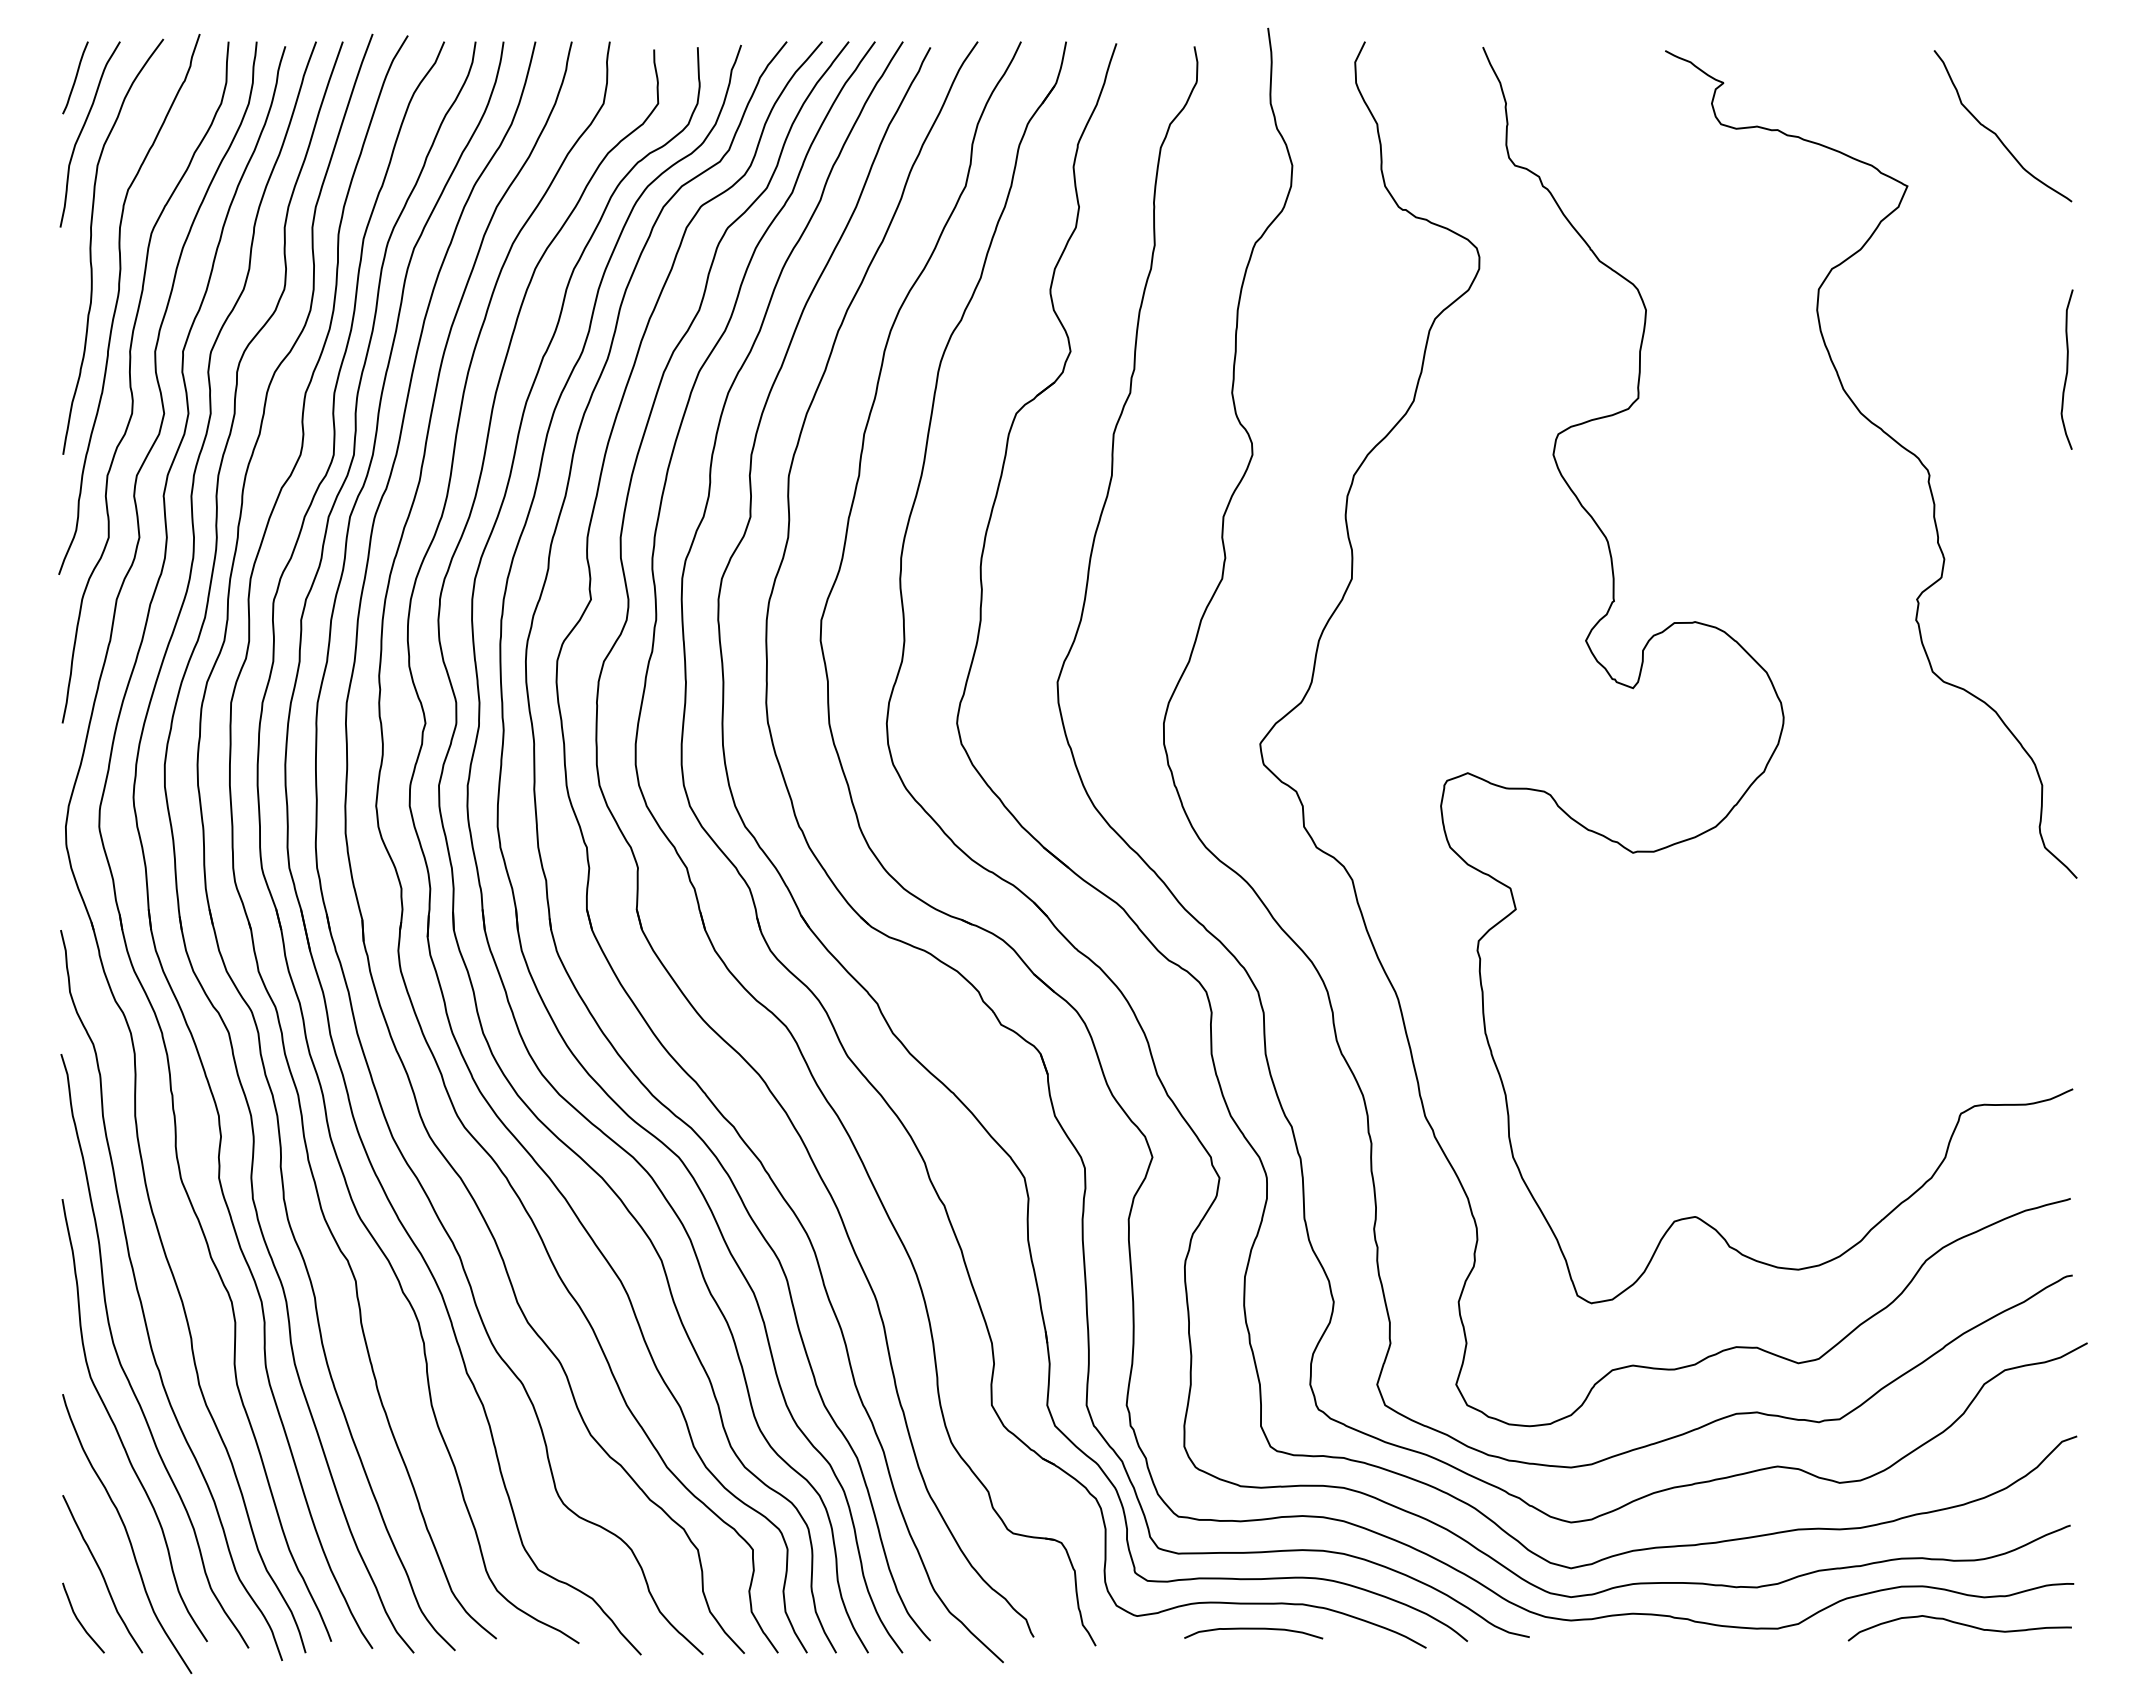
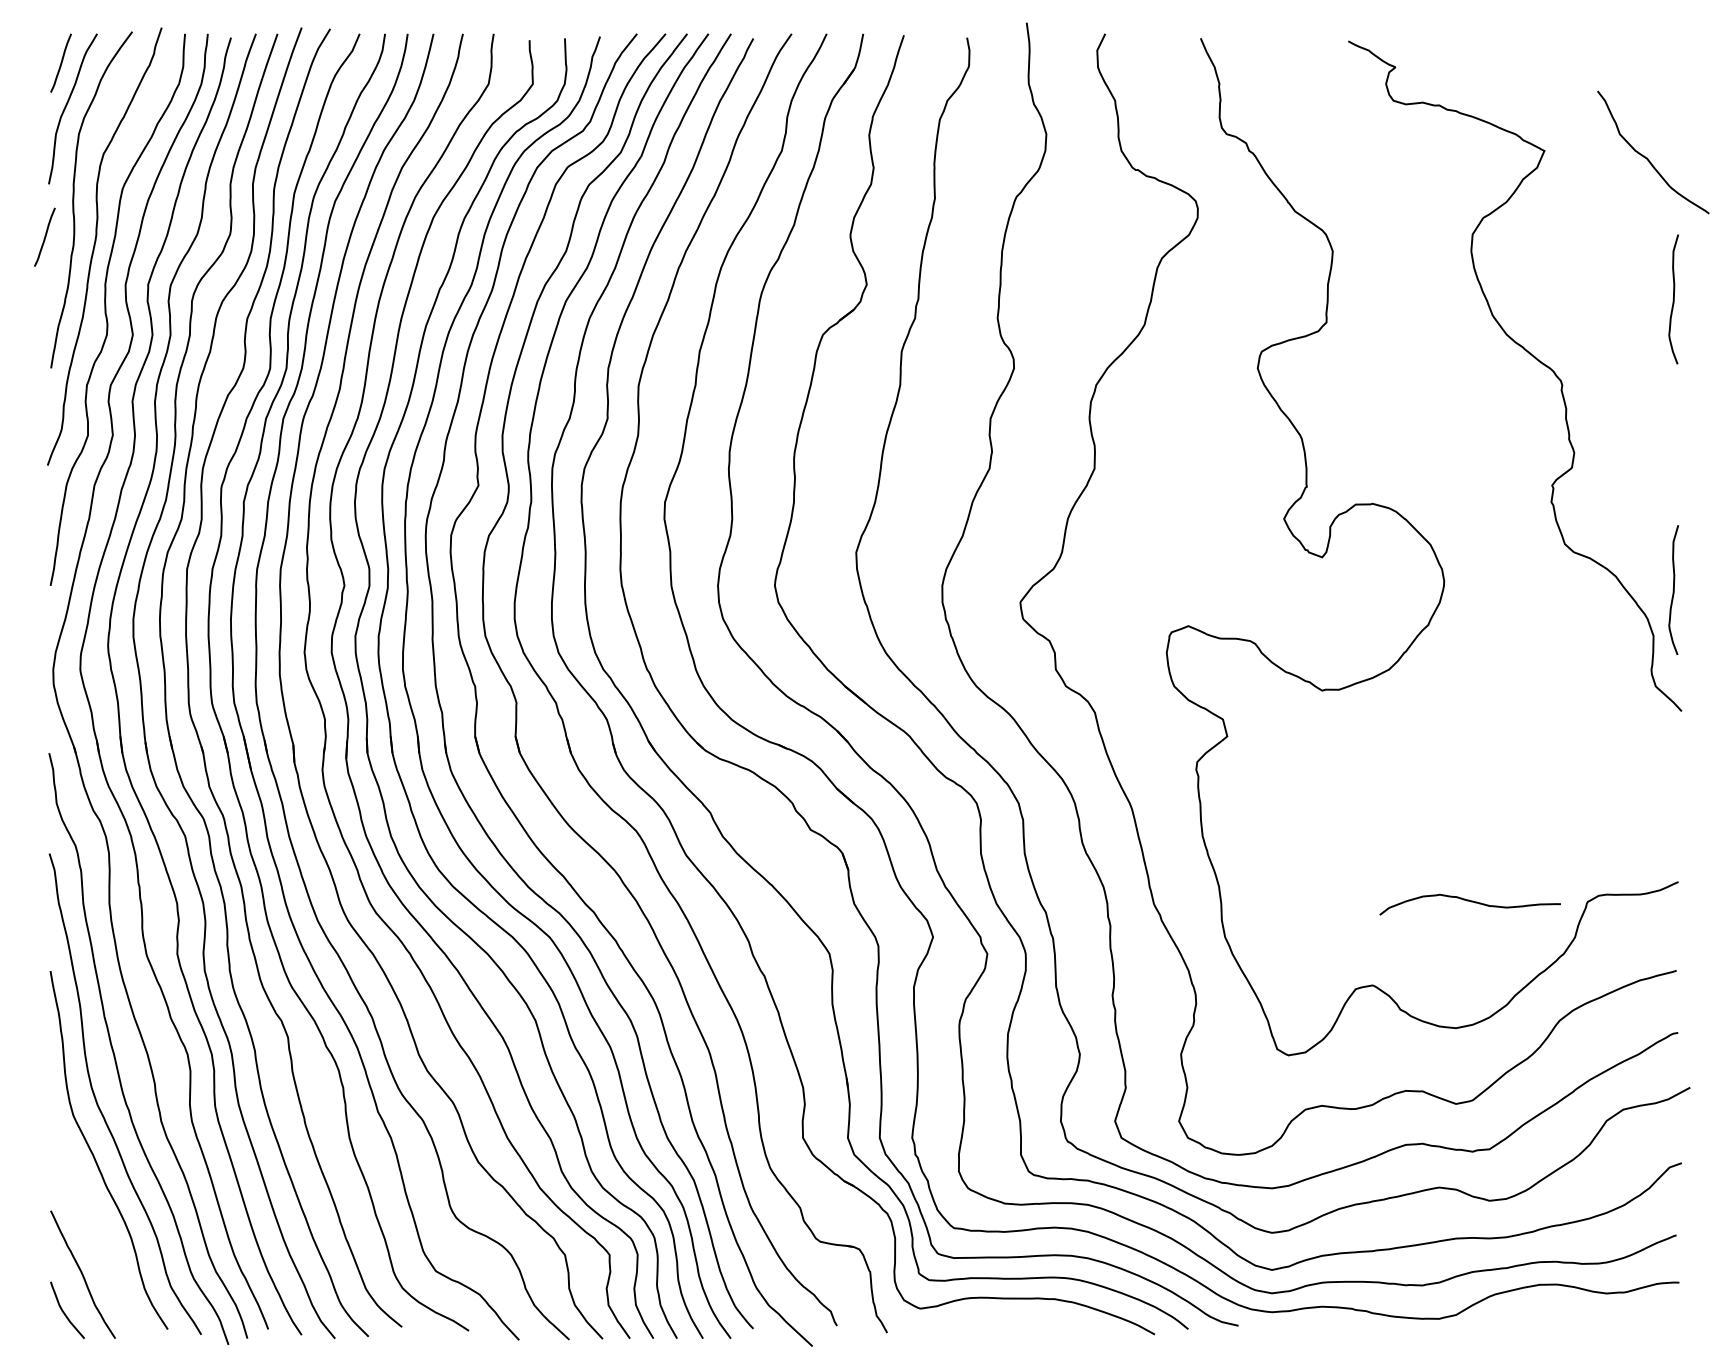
curve: (1995, 132) -> (1647, 157), moved
line: (55, 292) -> (44, 236), added
curve: (2066, 728) -> (1673, 589), added
curve: (127, 1533) -> (103, 1241), removed
curve: (1959, 1624) -> (1469, 901), moved
curve: (1253, 1629) -> (1014, 1319), removed

